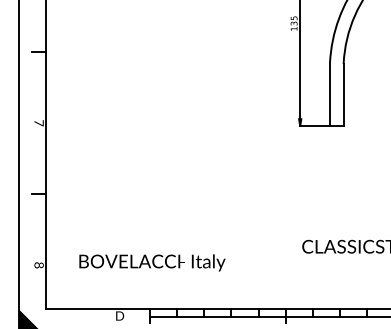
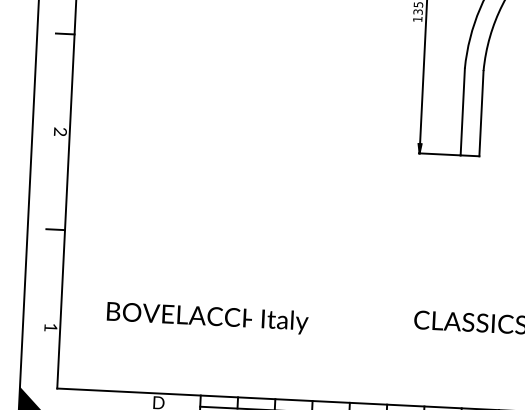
text: (38, 123) -> (59, 132), 7 -> 2
text: (152, 262) -> (207, 317), moved
text: (38, 265) -> (50, 327), 8 -> 1

